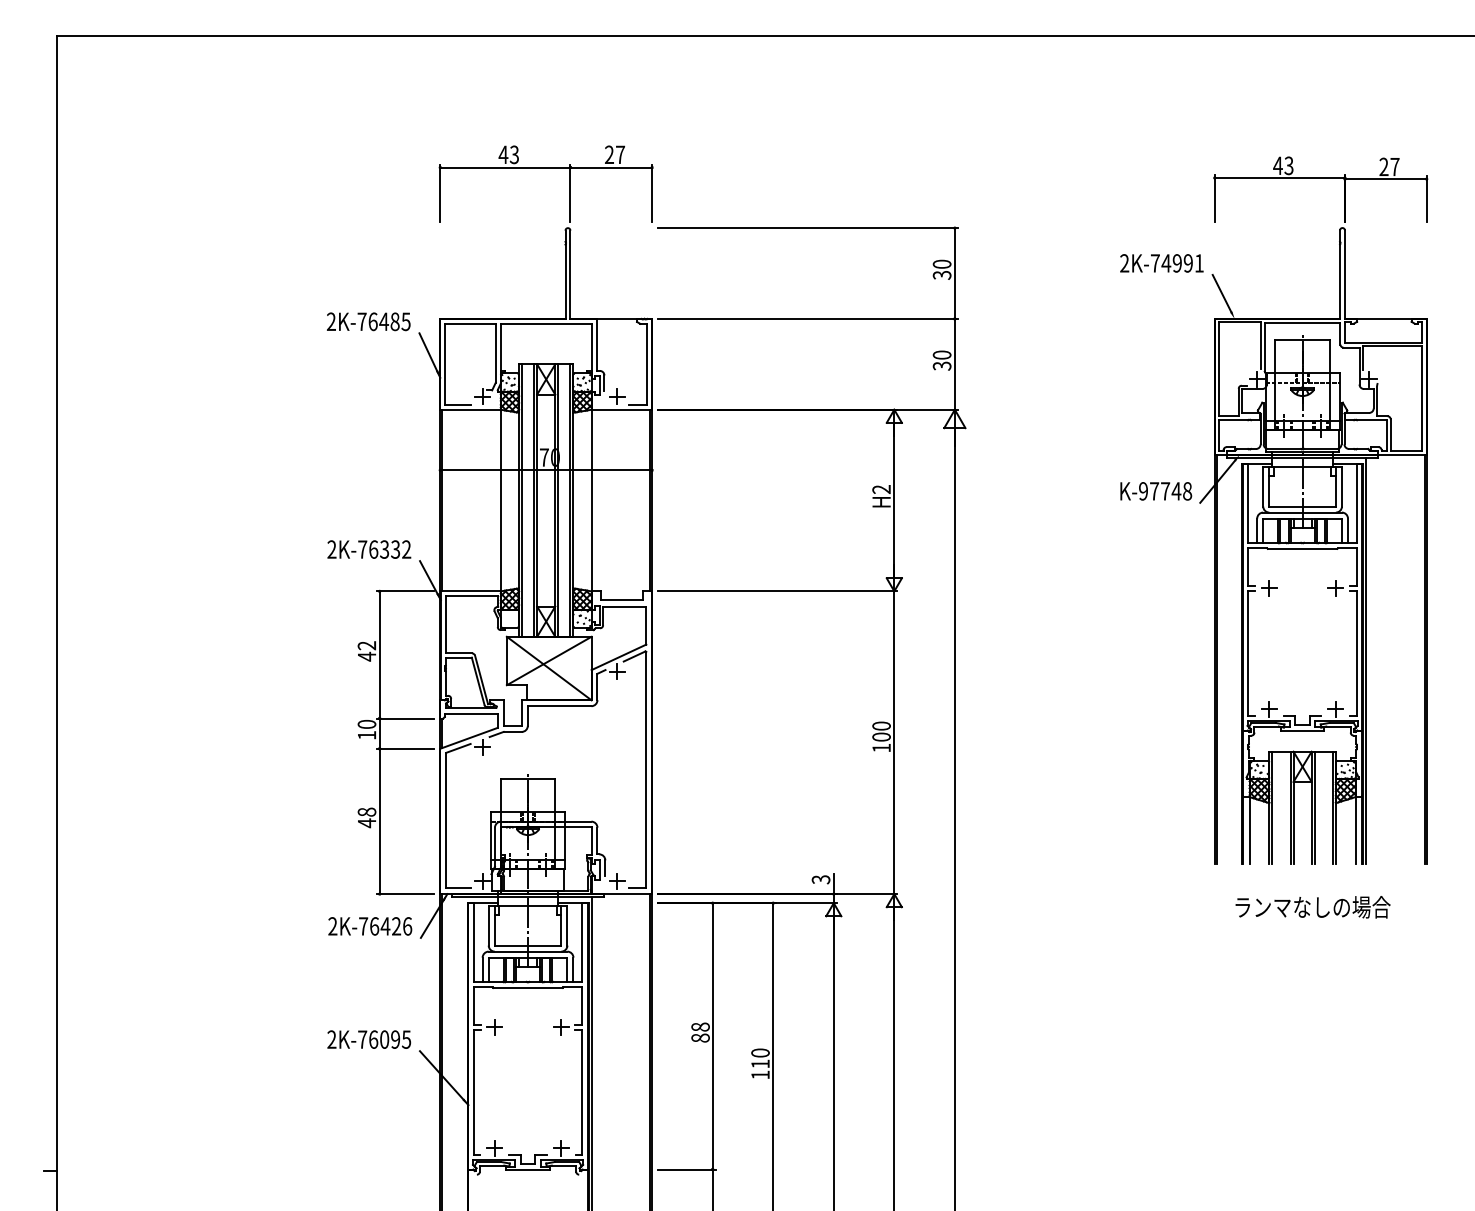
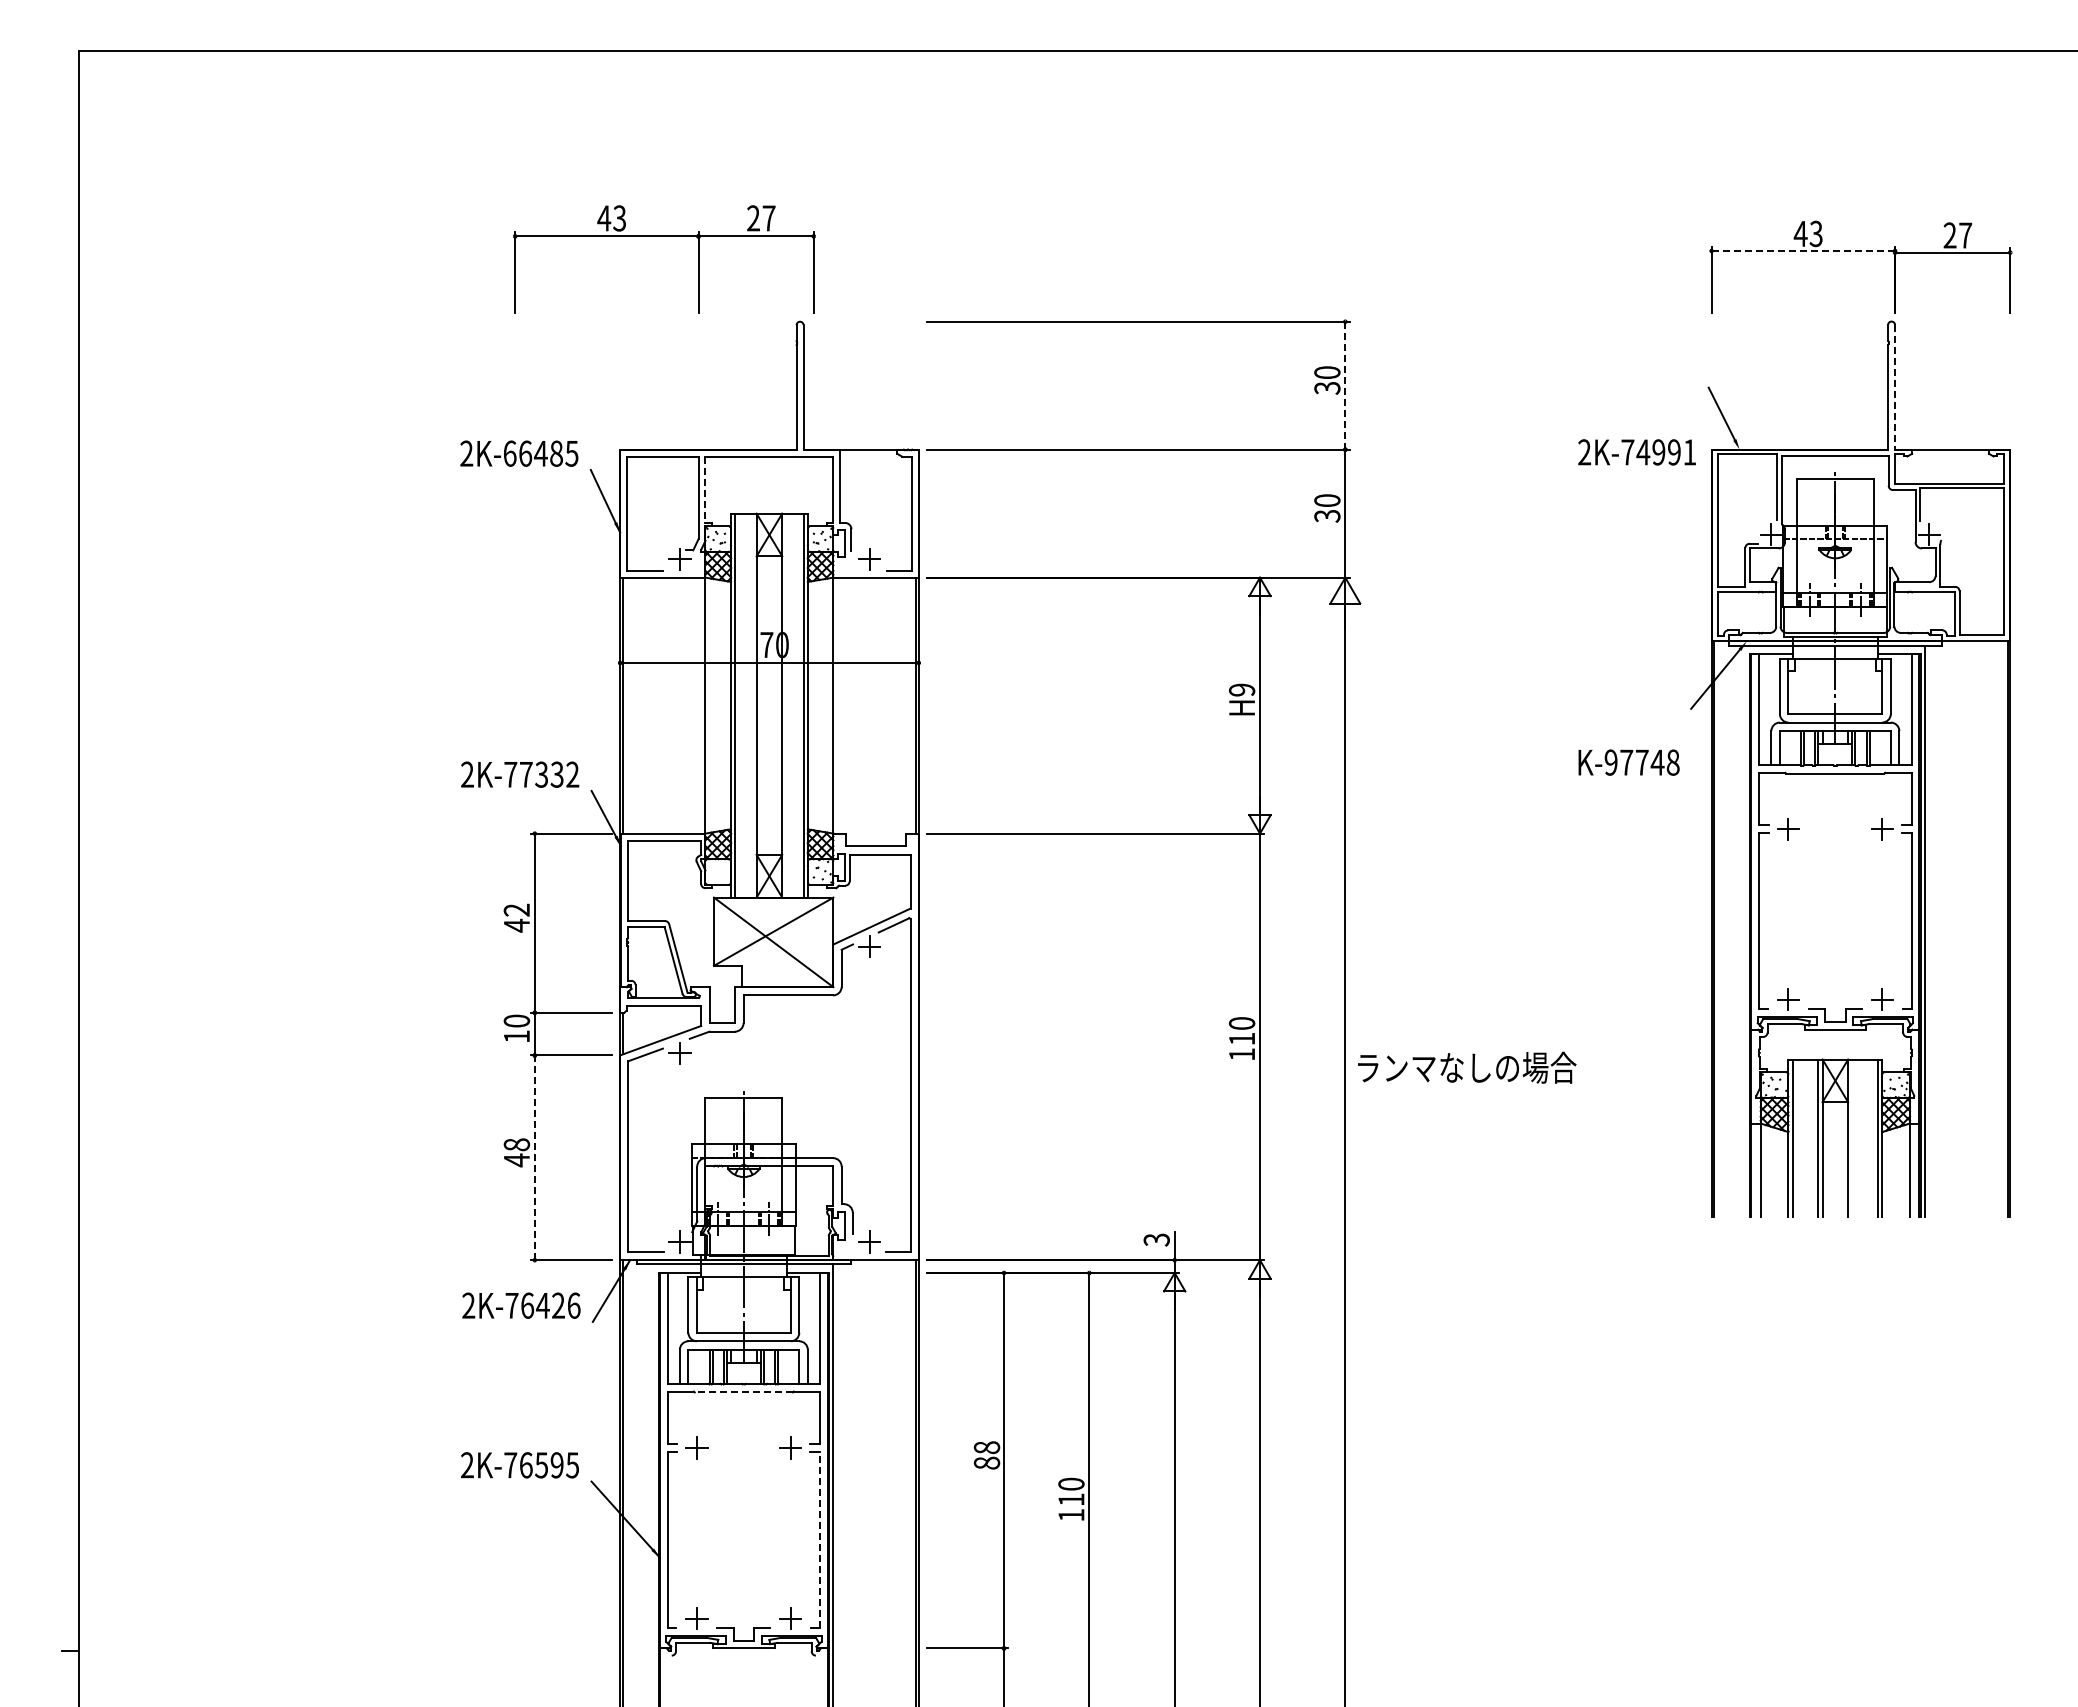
part: (546, 167) -> (664, 236), moved
line: (1279, 178) -> (1803, 251), solid -> dashed
text: (1161, 263) -> (1636, 452), moved
line: (954, 273) -> (1345, 385), solid -> dashed
line: (1345, 274) -> (1895, 387), solid -> dashed
text: (361, 321) -> (509, 453), 2K-76485 -> 2K-66485
line: (500, 347) -> (705, 490), solid -> dashed
text: (881, 489) -> (1242, 689), H2 -> H9
text: (1155, 491) -> (1628, 762), moved
line: (534, 500) -> (752, 705), removed
line: (558, 500) -> (786, 705), removed
text: (373, 549) -> (526, 774), 2K-76332 -> 2K-77332
text: (881, 736) -> (1241, 1038), 100 -> 110
line: (1314, 807) -> (1852, 1138), removed
line: (379, 821) -> (534, 1158), solid -> dashed
text: (1313, 907) -> (1467, 1067), moved
line: (527, 987) -> (743, 1392), solid -> dashed
text: (384, 1039) -> (541, 1465), 2K-76095 -> 2K-76595
line: (582, 1092) -> (820, 1539), solid -> dashed

